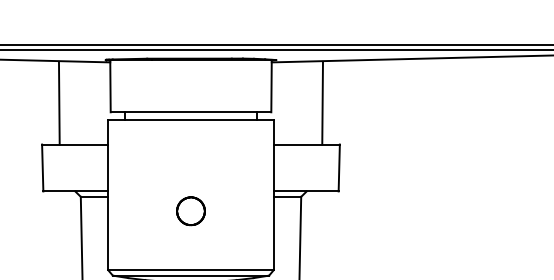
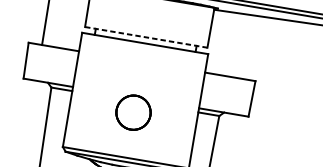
line: (322, 102) -> (247, 46), removed
line: (191, 112) -> (146, 37), solid -> dashed
part: (190, 211) -> (133, 112), size x1.6

